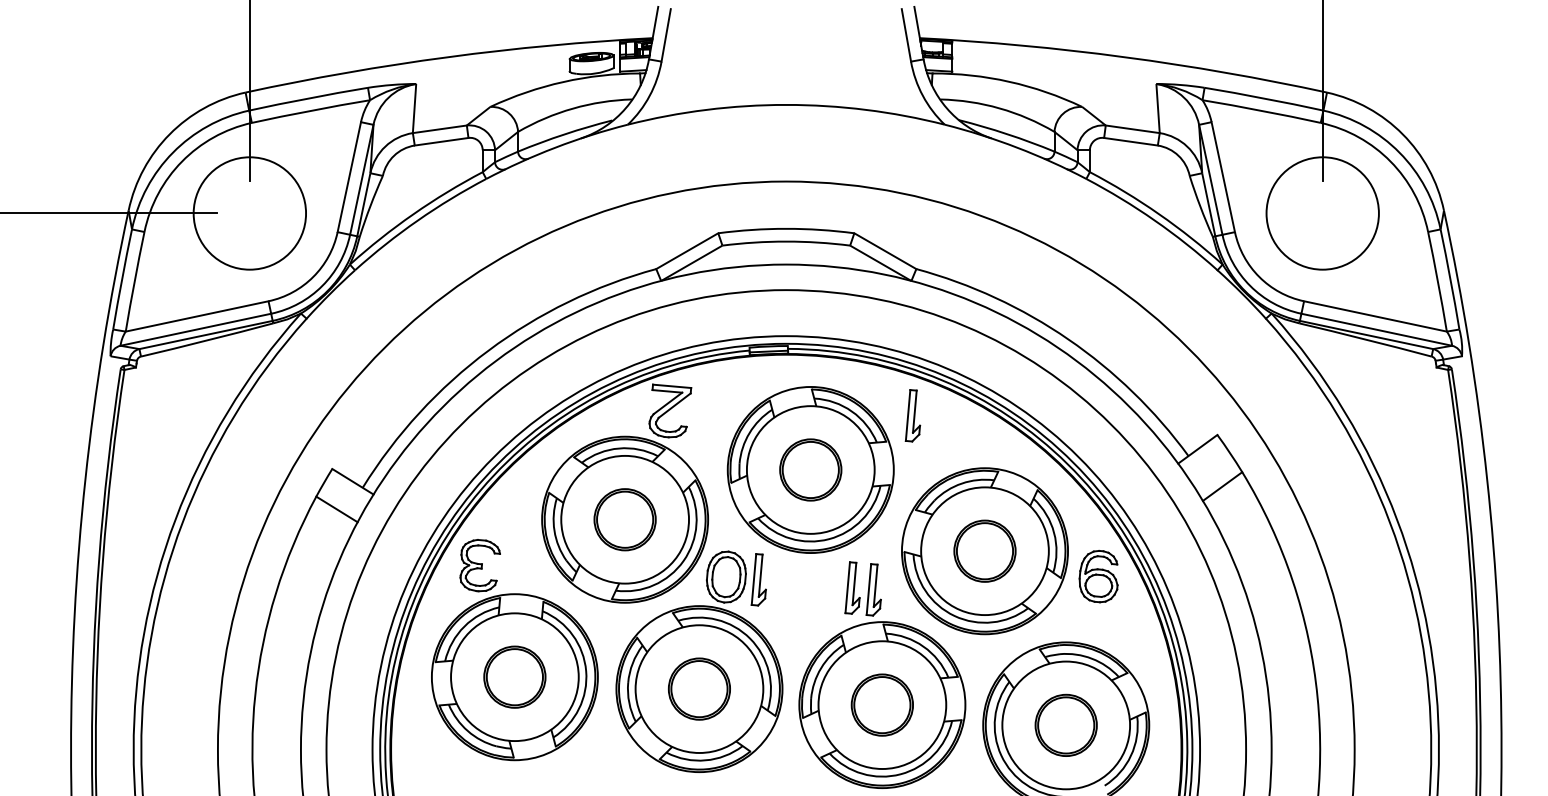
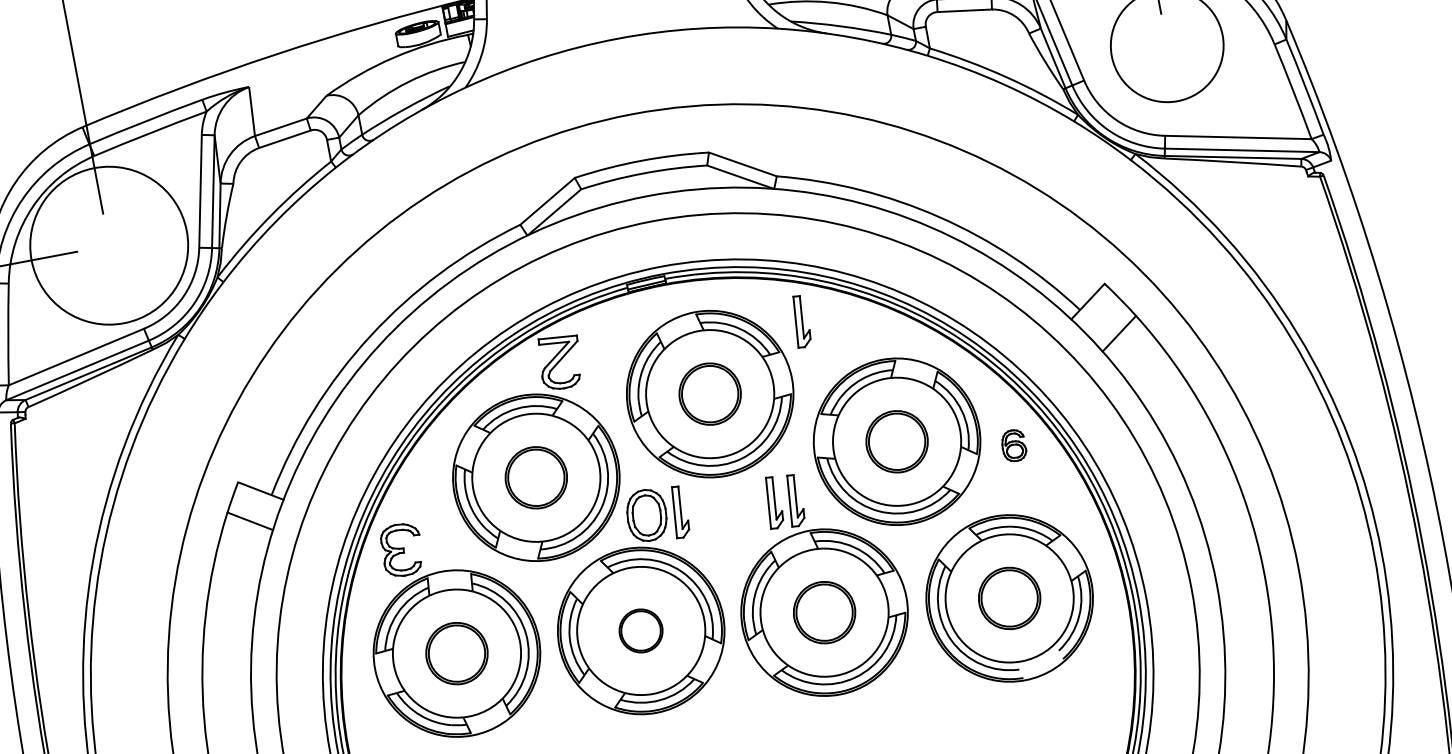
circle: (249, 213) -> (108, 245), size x1.4
part: (1098, 576) -> (1013, 445), size x0.6
part: (698, 688) -> (640, 630), size x0.7

